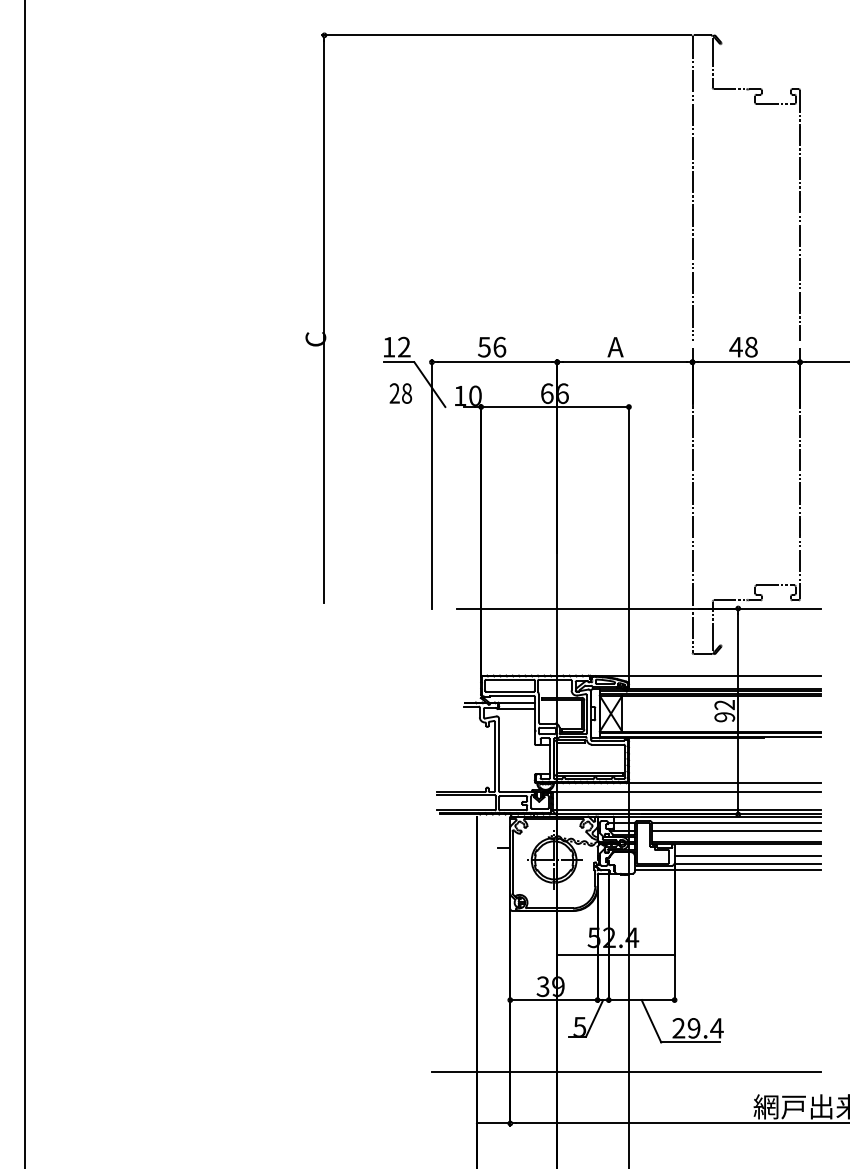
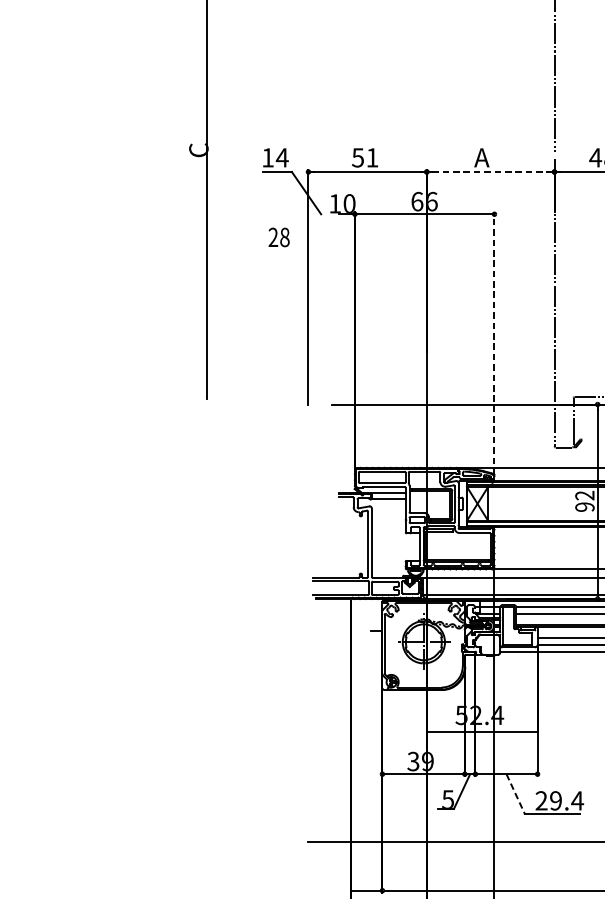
text: (404, 346) -> (282, 157), 12 -> 14
text: (499, 346) -> (372, 157), 56 -> 51
line: (624, 362) -> (490, 172), solid -> dashed
text: (400, 393) -> (278, 237), moved
line: (628, 544) -> (494, 344), solid -> dashed
line: (651, 1021) -> (515, 794), solid -> dashed

